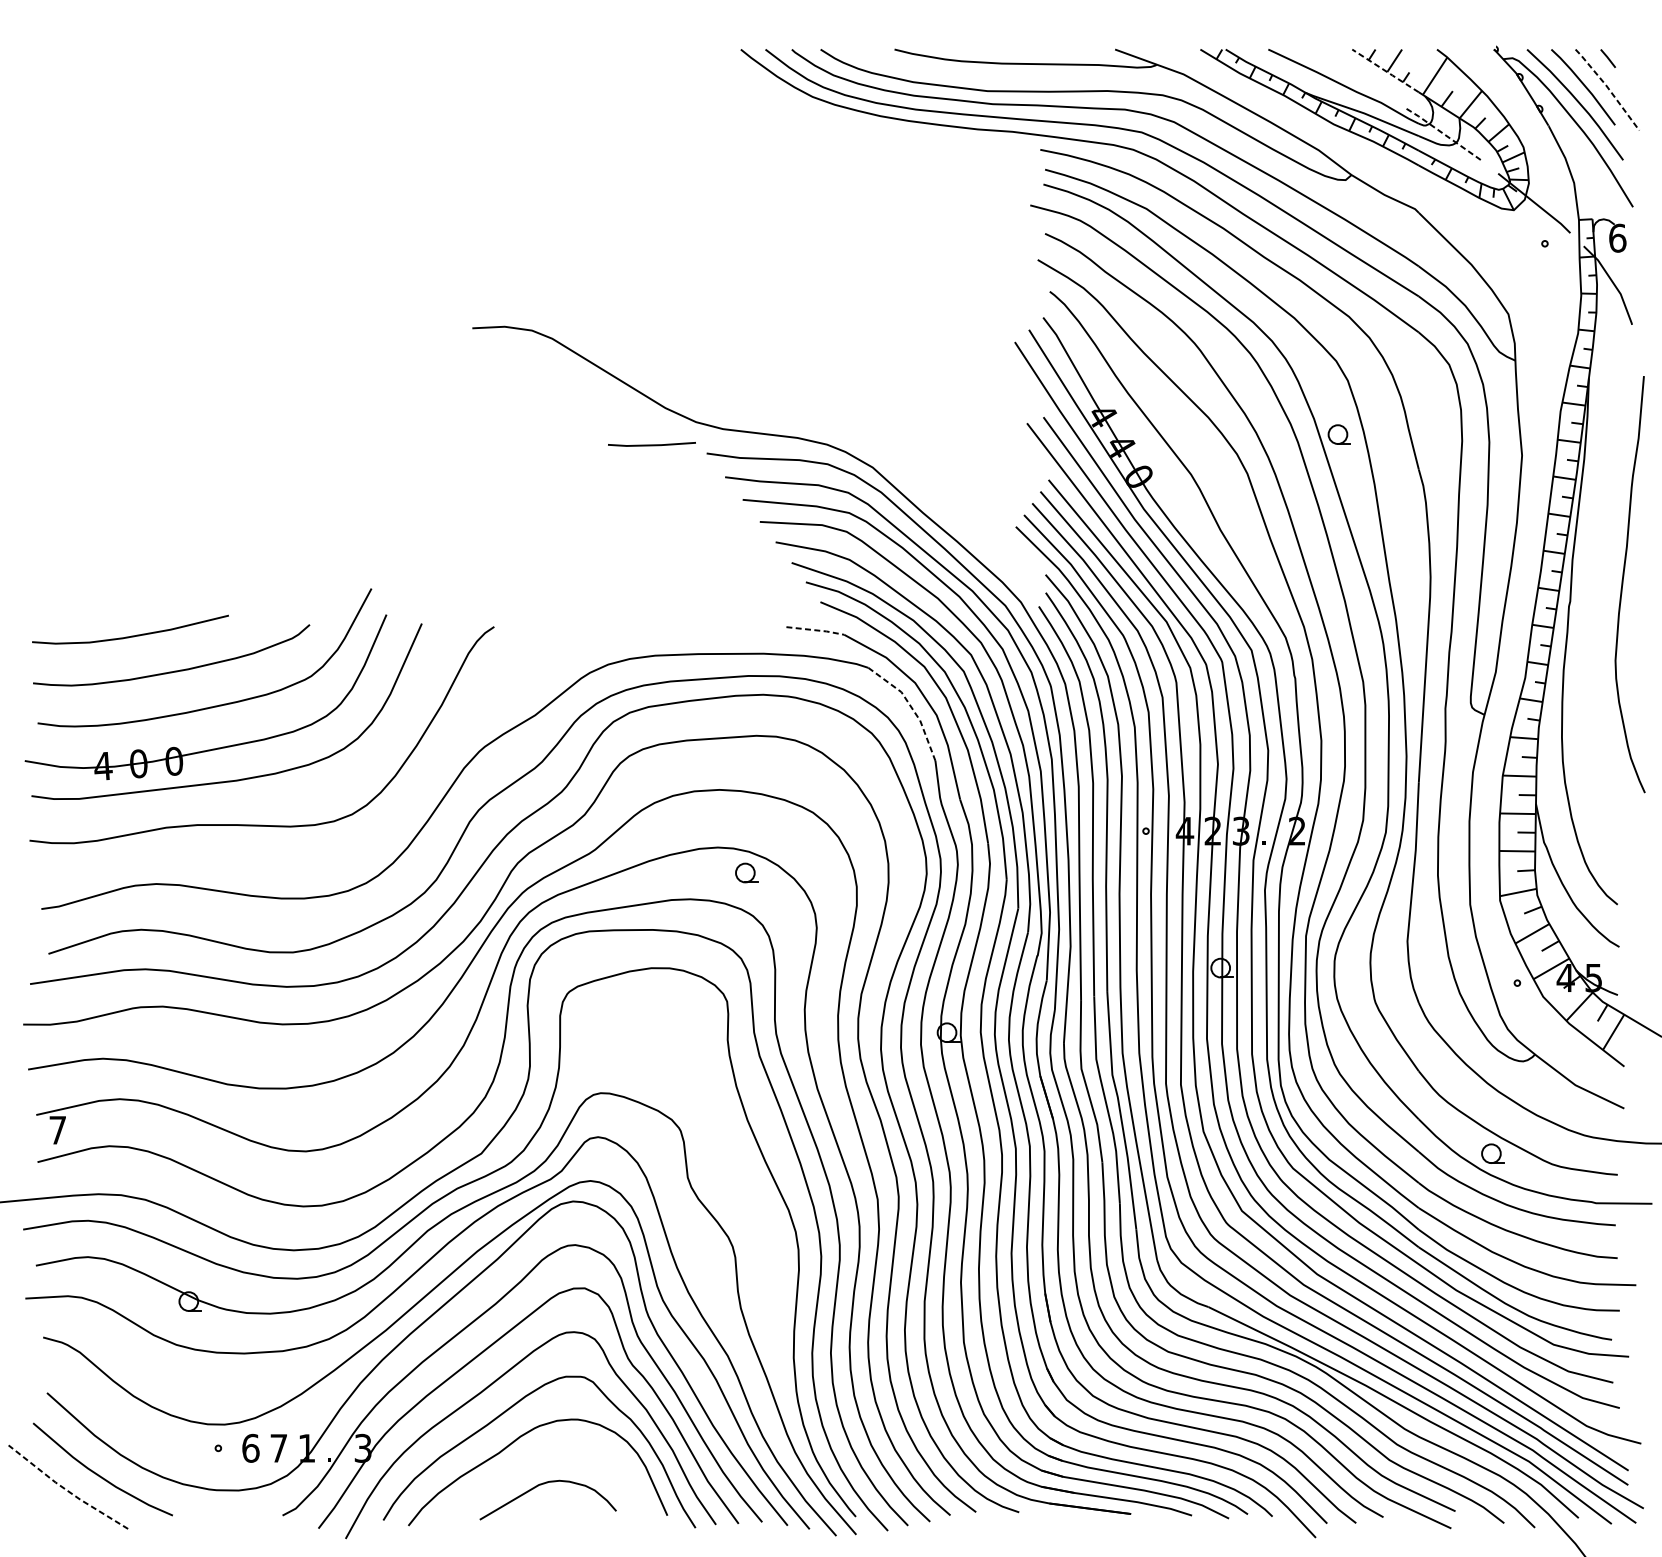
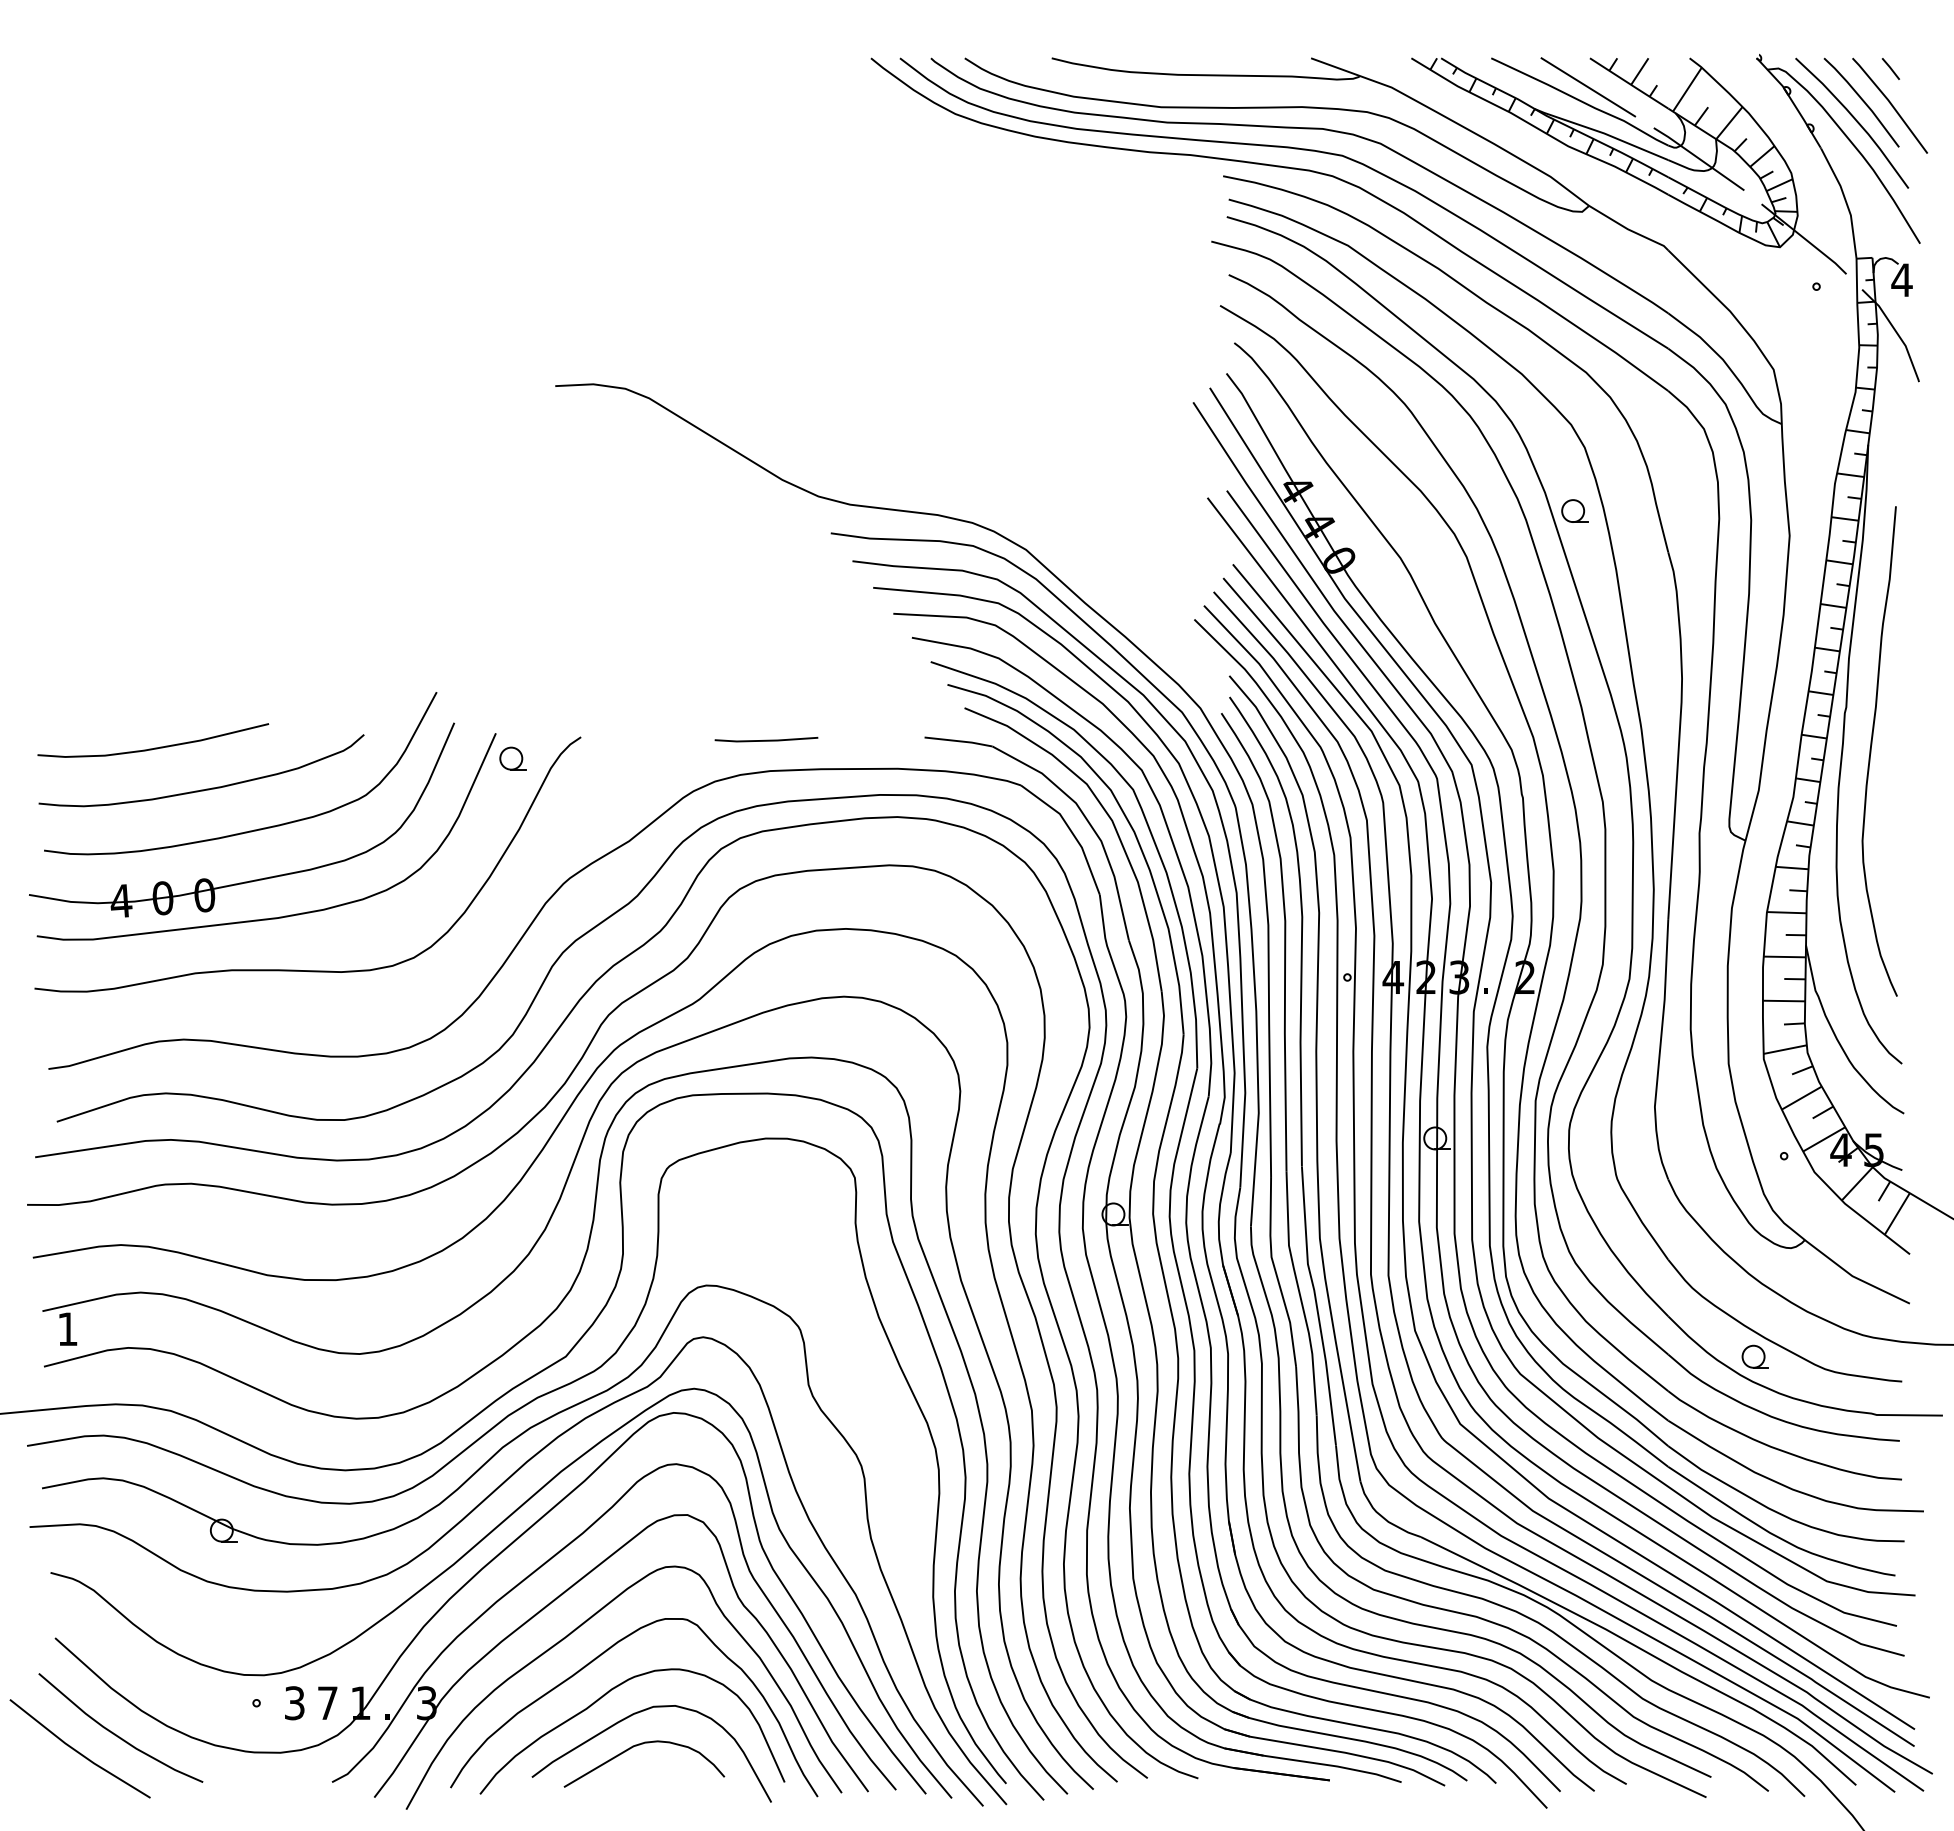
line: (1385, 70) -> (1629, 83), dashed -> solid
line: (1351, 74) -> (1588, 87), added
line: (1608, 88) -> (1891, 104), dashed -> solid
line: (1444, 134) -> (1698, 158), dashed -> solid
text: (1617, 238) -> (1901, 280), 6 -> 4
line: (651, 444) -> (766, 739), moved
curve: (1623, 584) -> (1871, 751), moved
line: (816, 630) -> (959, 741), dashed -> solid
line: (911, 707) -> (1071, 832), dashed -> solid
part: (746, 872) -> (512, 758), moved
text: (57, 1129) -> (67, 1328), 7 -> 1
text: (250, 1448) -> (294, 1703), 6 -> 3
curve: (538, 1458) -> (633, 1715), added
line: (66, 1490) -> (78, 1752), dashed -> solid

